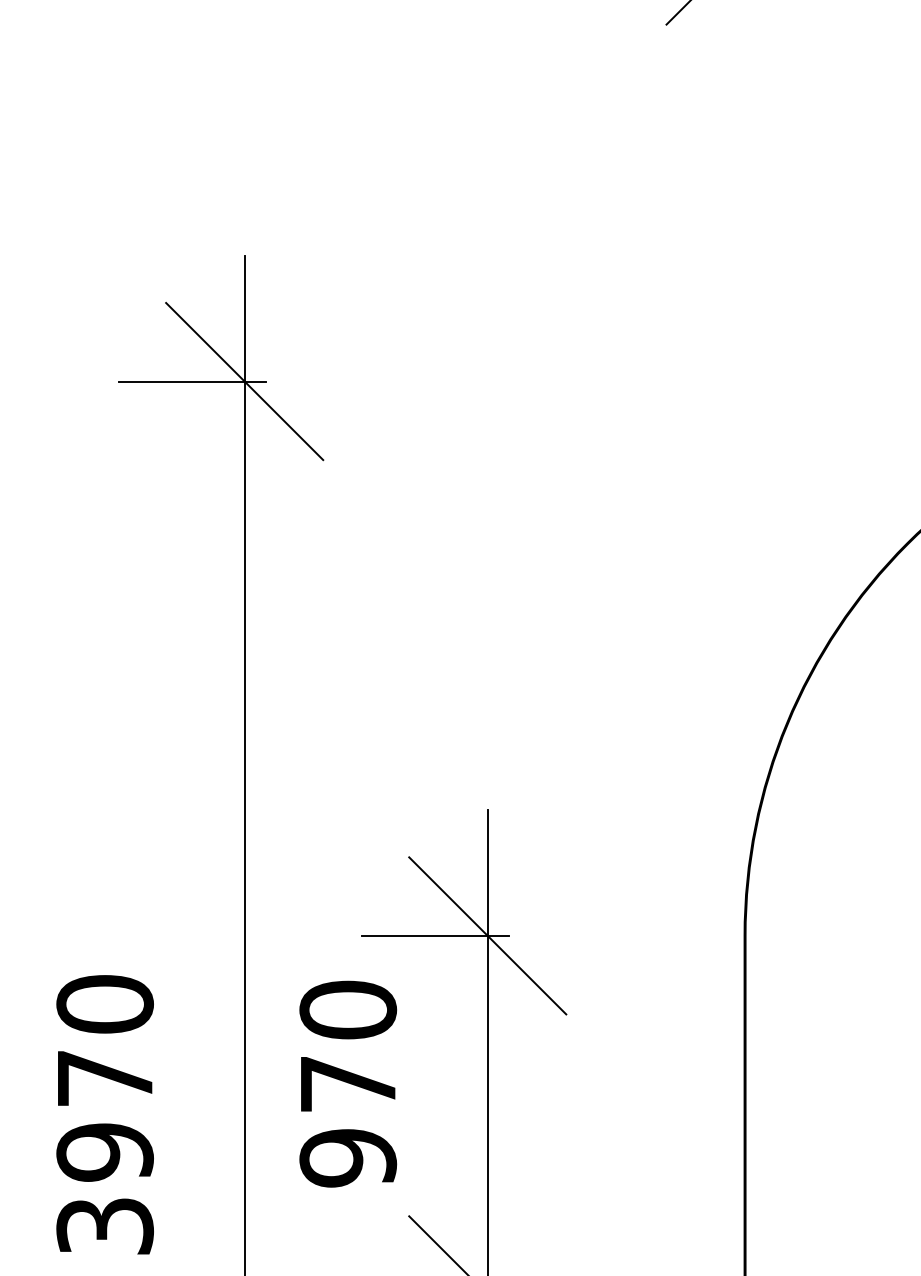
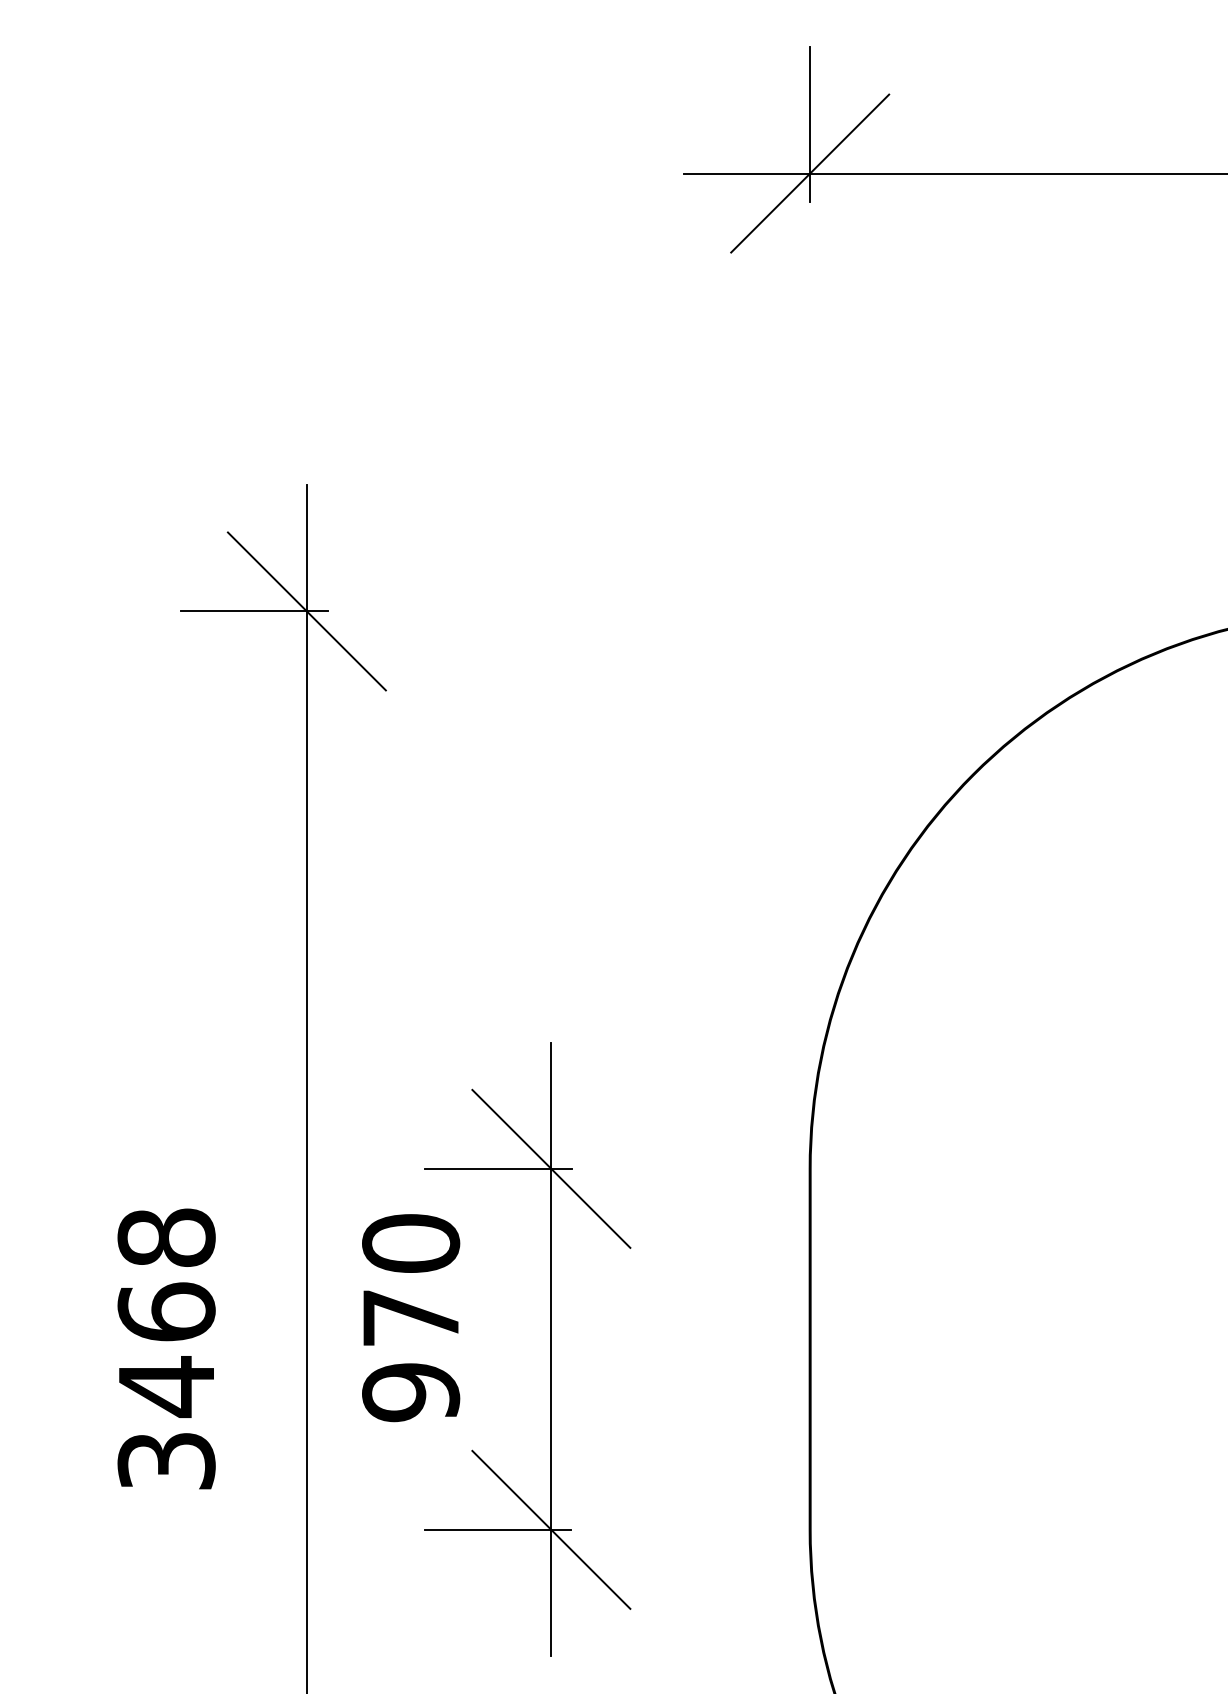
text: (105, 1078) -> (166, 1312), 3970 -> 3468

